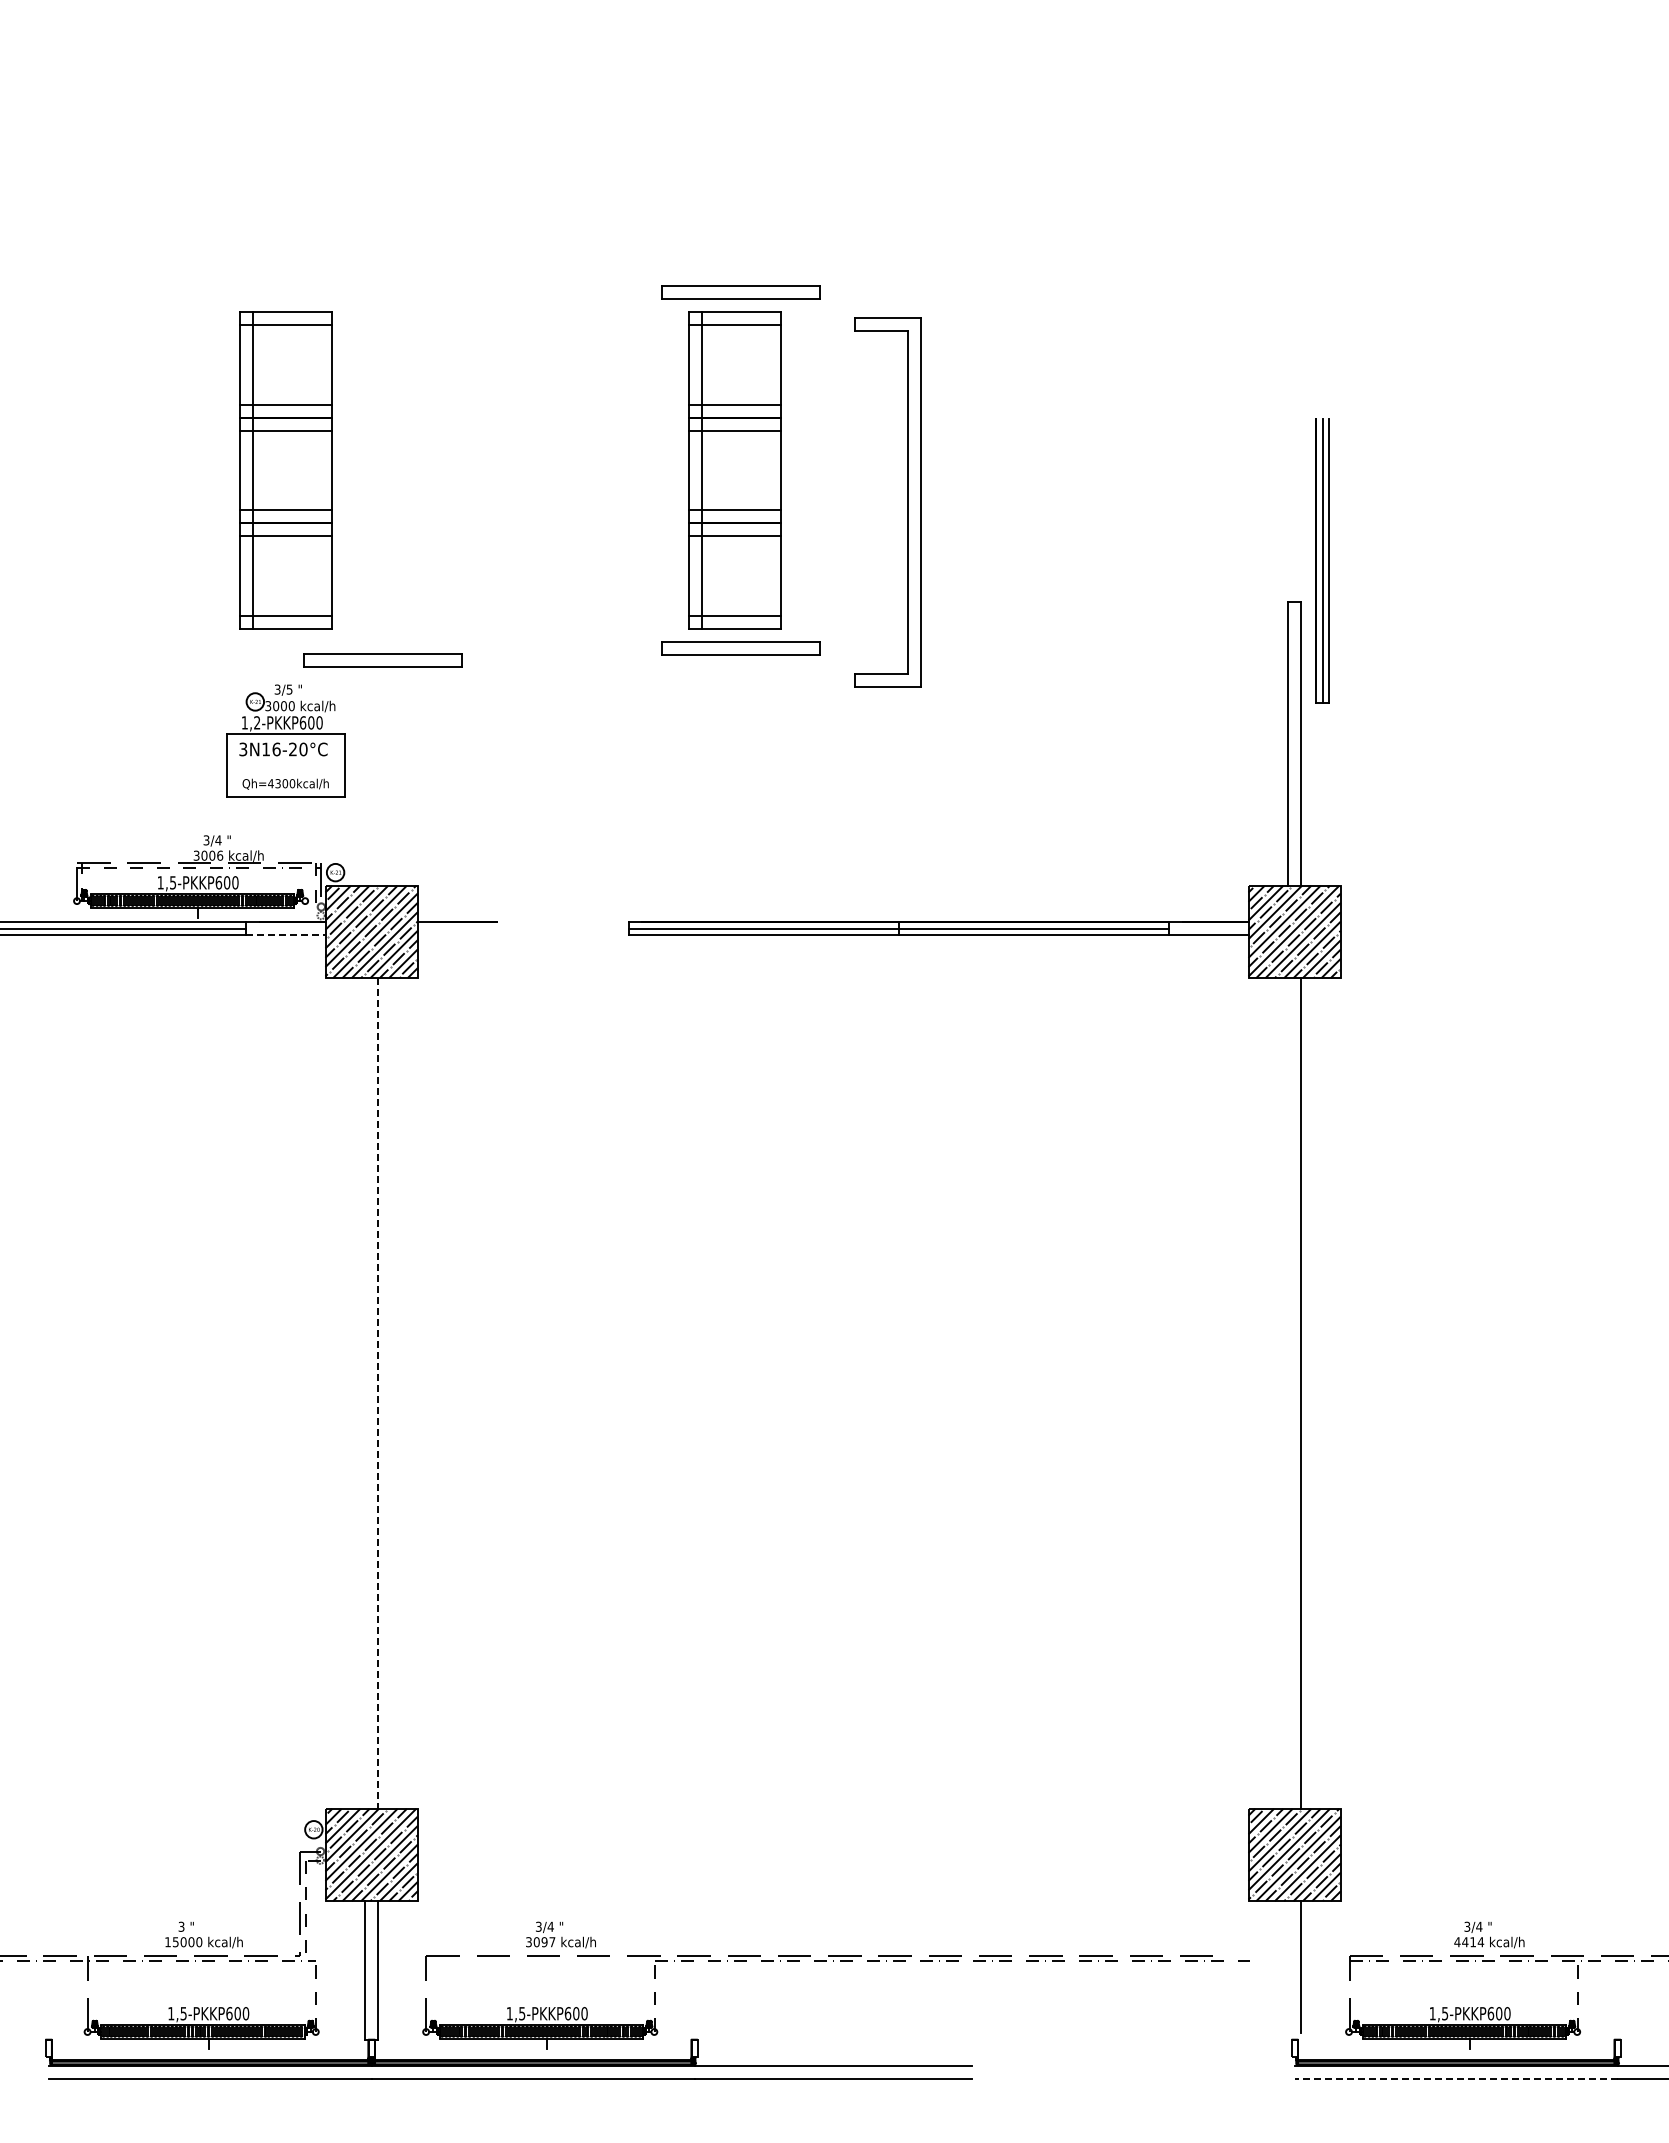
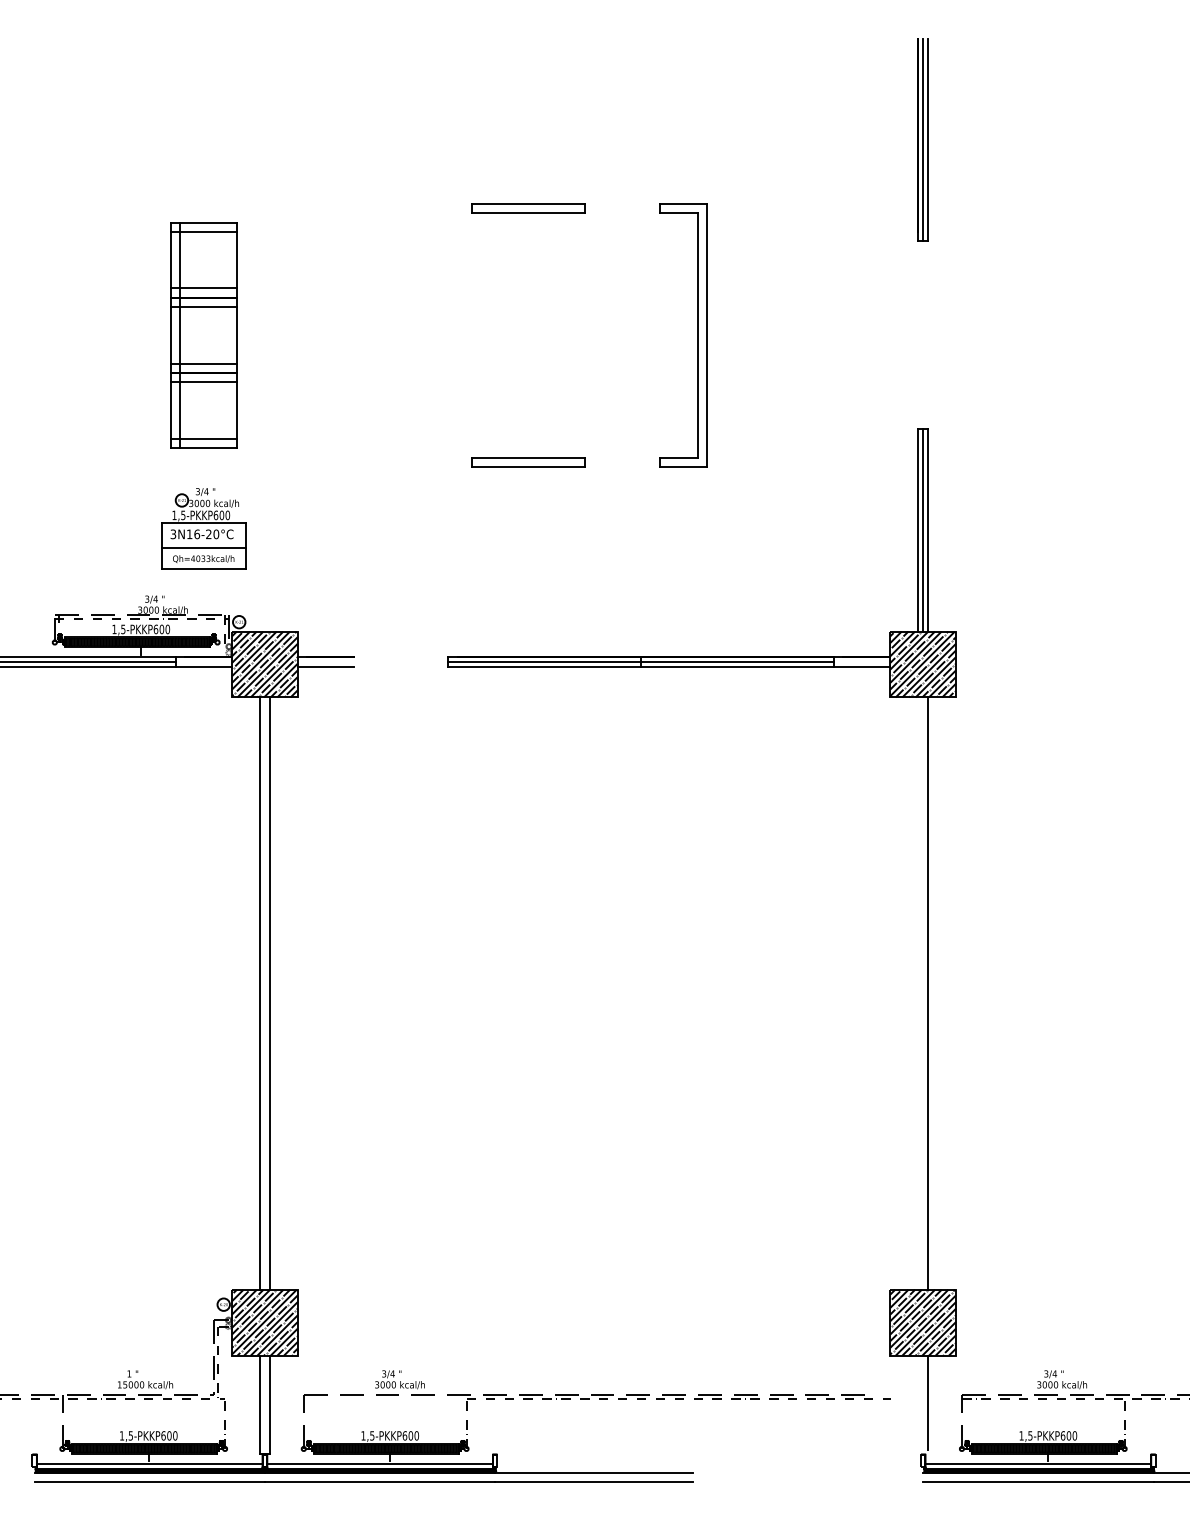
part: (734, 470) -> (523, 335), removed
part: (907, 502) -> (696, 335), moved
part: (1322, 560) -> (923, 140), moved
part: (382, 660) -> (272, 470), removed
text: (289, 689) -> (206, 491), 3/5 -> 3/4
text: (257, 722) -> (183, 515), 1,2-PKKP600 -> 1,5-PKKP600
line: (1294, 743) -> (923, 530), added
line: (285, 768) -> (203, 547), added
text: (285, 783) -> (203, 558), Qh=4300kcal/h -> Qh=4033kcal/h
text: (220, 855) -> (157, 609), 3006 -> 3000
line: (285, 935) -> (203, 667), dashed -> solid
line: (456, 935) -> (325, 667), added
line: (365, 1393) -> (260, 993), added
line: (378, 1394) -> (269, 994), dashed -> solid
text: (181, 1926) -> (129, 1373), 3 -> 1
text: (548, 1942) -> (391, 1385), 3097 -> 3000
text: (1469, 1942) -> (1047, 1385), 4414 -> 3000
line: (209, 2052) -> (149, 1463), added
line: (532, 2052) -> (379, 1463), added
line: (1455, 2052) -> (1037, 1463), added
line: (1456, 2078) -> (1038, 1482), dashed -> solid

